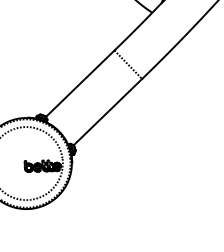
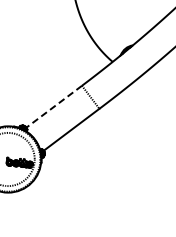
line: (80, 83) -> (54, 106), solid -> dashed

